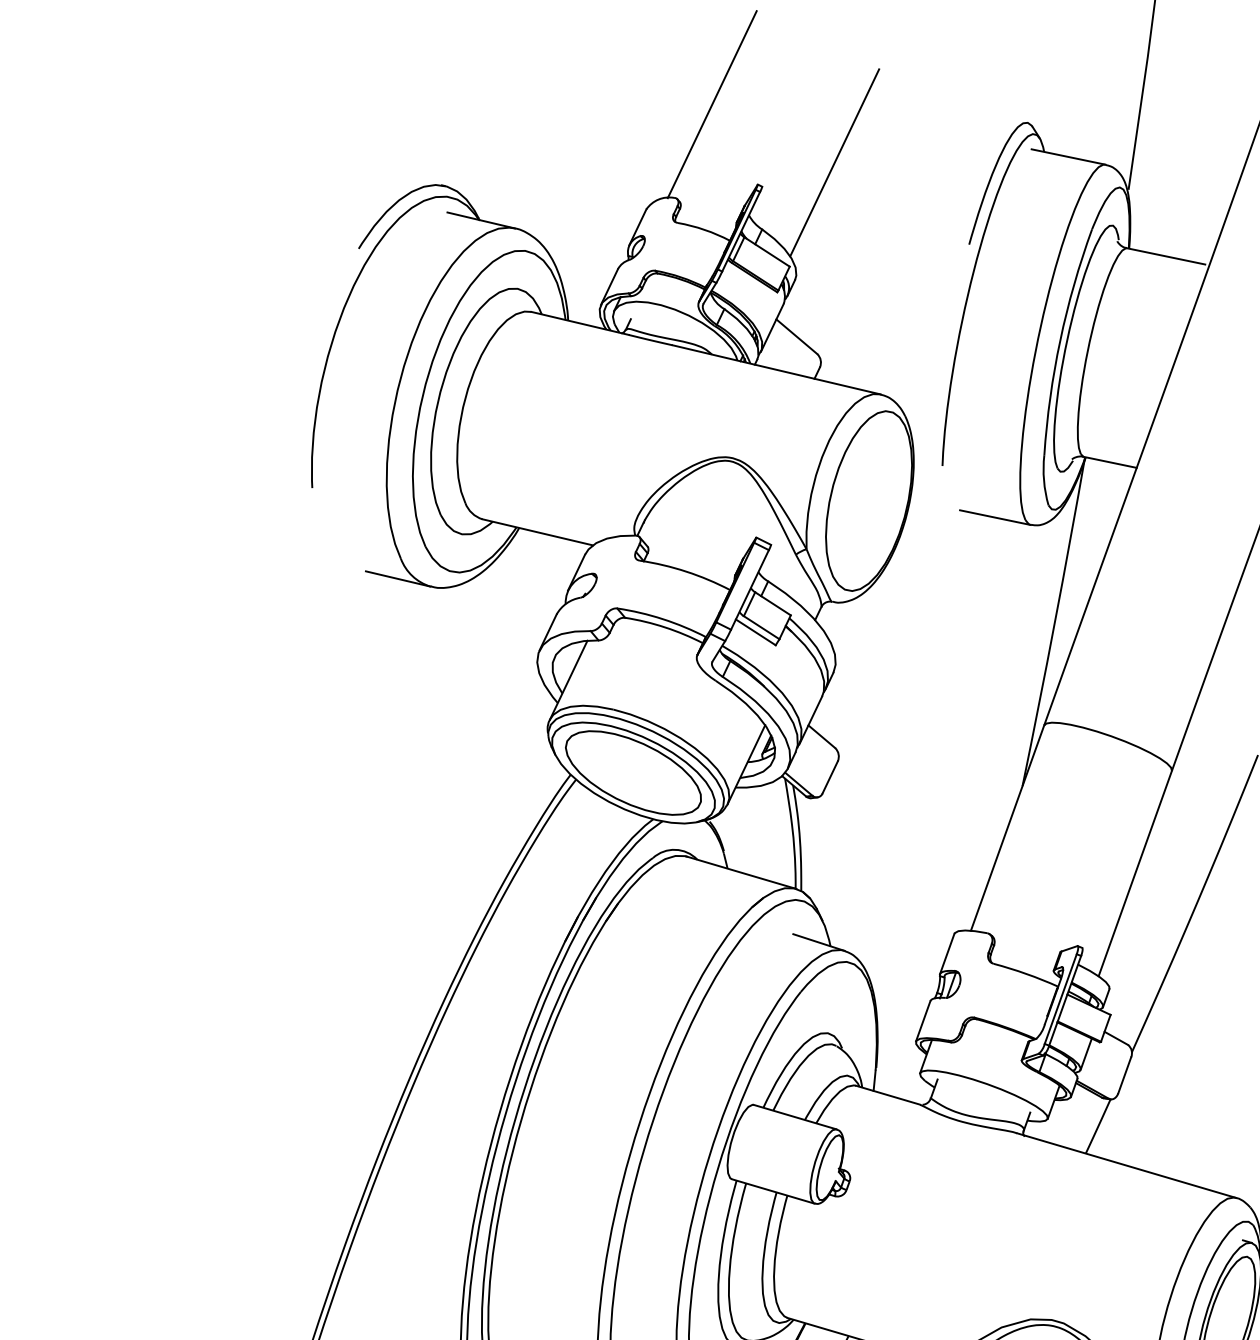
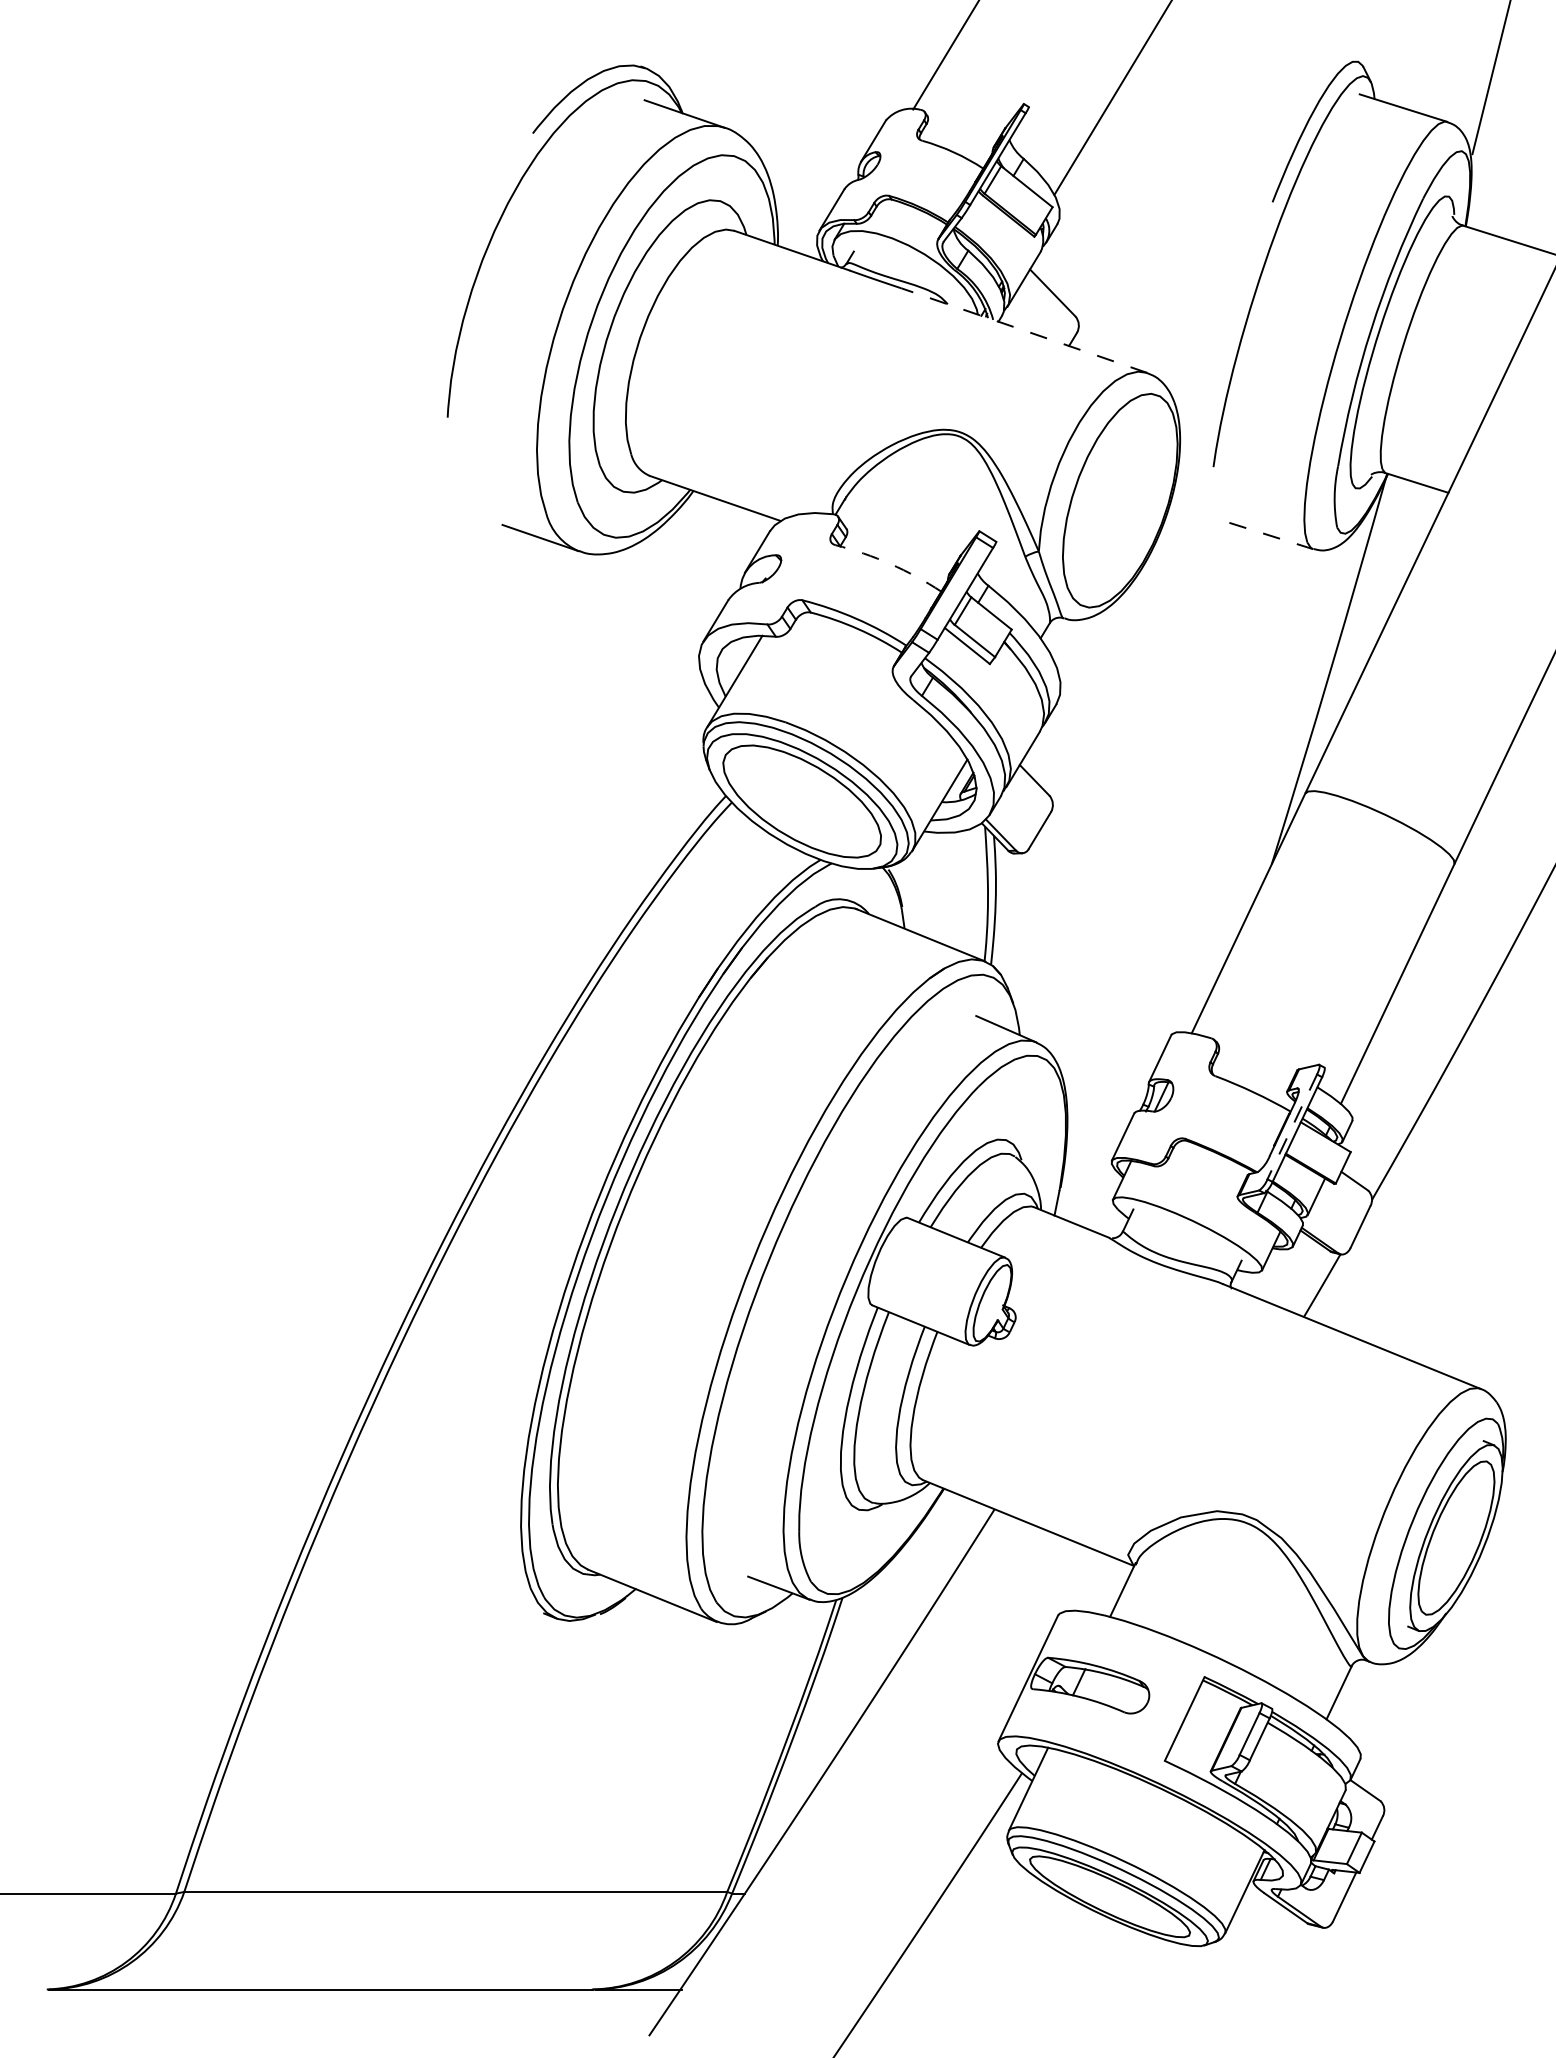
line: (776, 369) -> (1023, 330), solid -> dashed
line: (995, 518) -> (1271, 536), solid -> dashed
arc: (686, 572) -> (890, 564), solid -> dashed
line: (1060, 998) -> (1292, 1126), solid -> dashed

